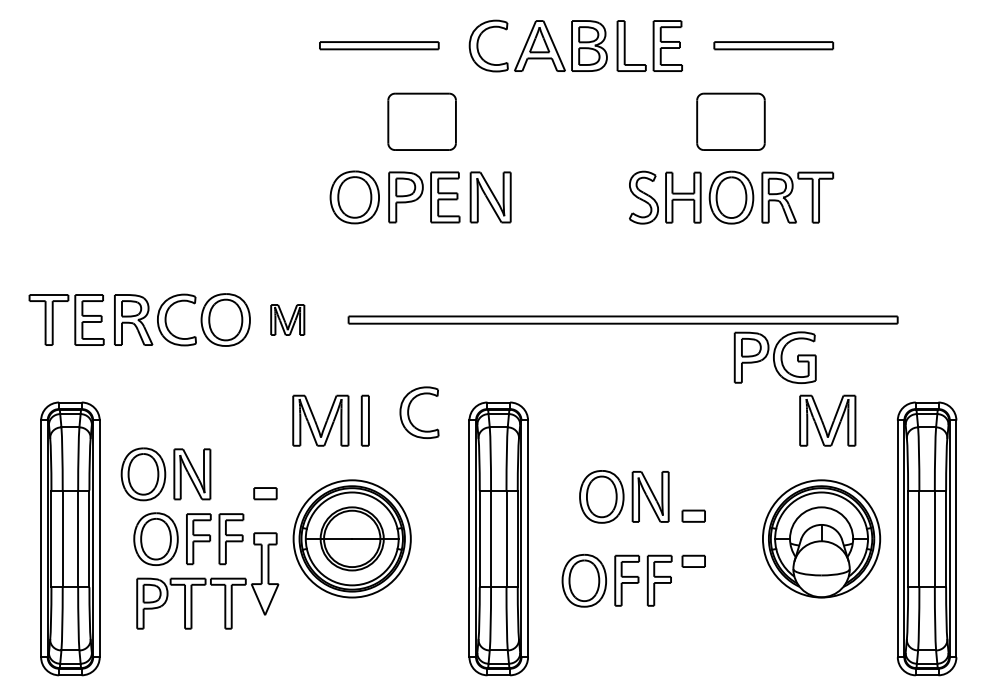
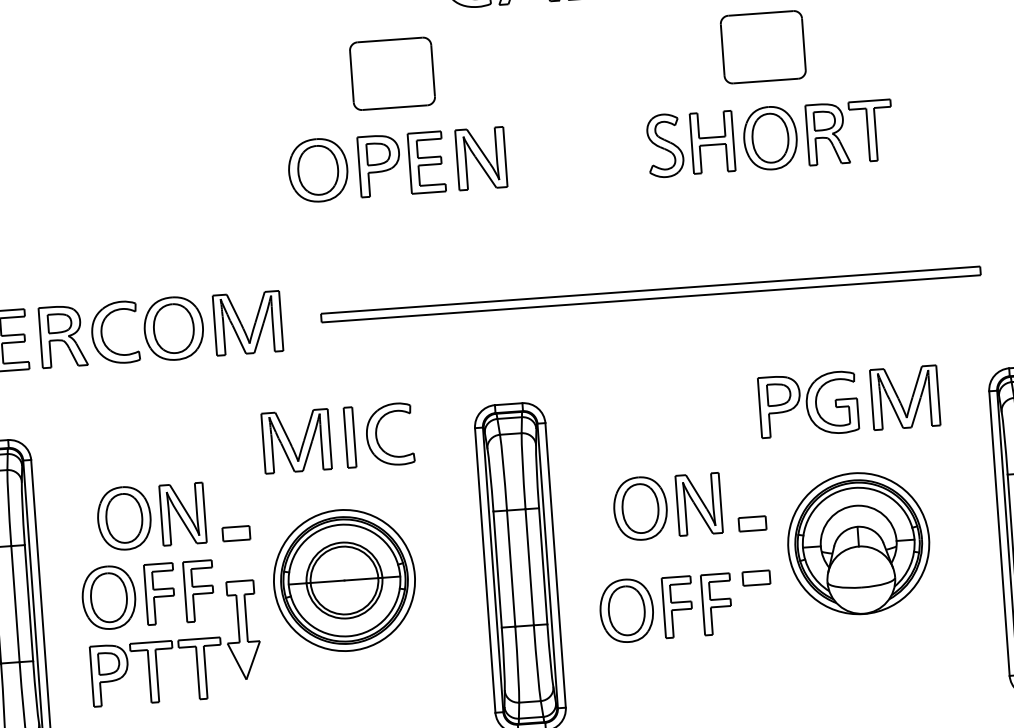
part: (287, 319) -> (247, 322), size x1.67
part: (774, 357) -> (807, 404), moved
part: (409, 413) -> (377, 436), moved
part: (165, 474) -> (150, 516), moved
part: (821, 538) -> (858, 543), moved

